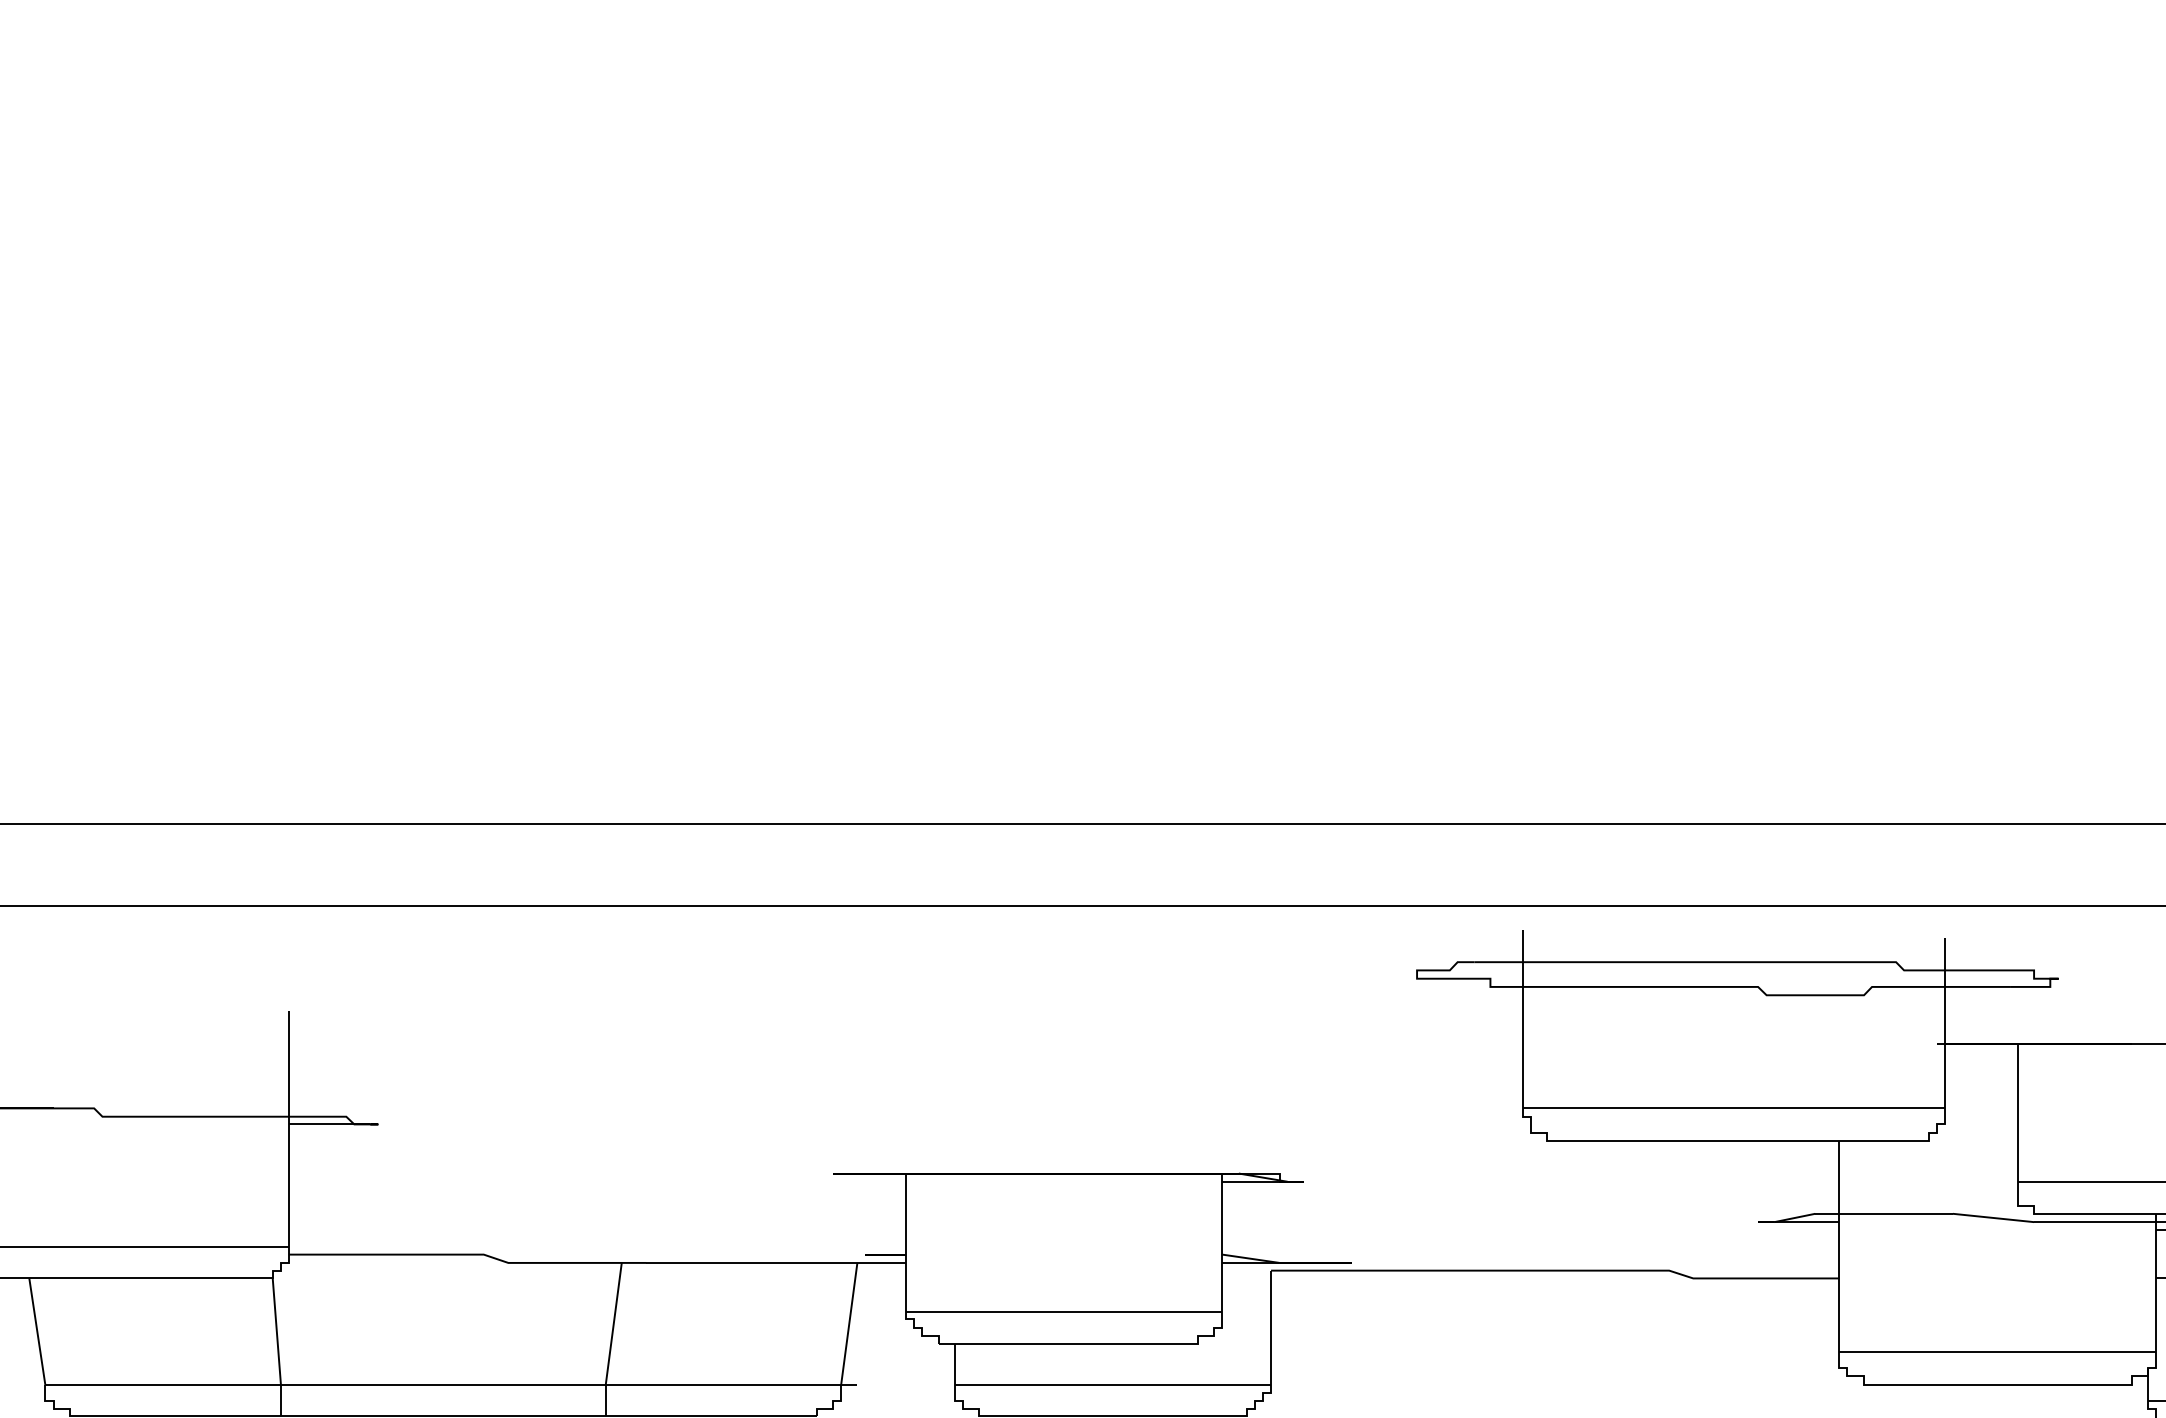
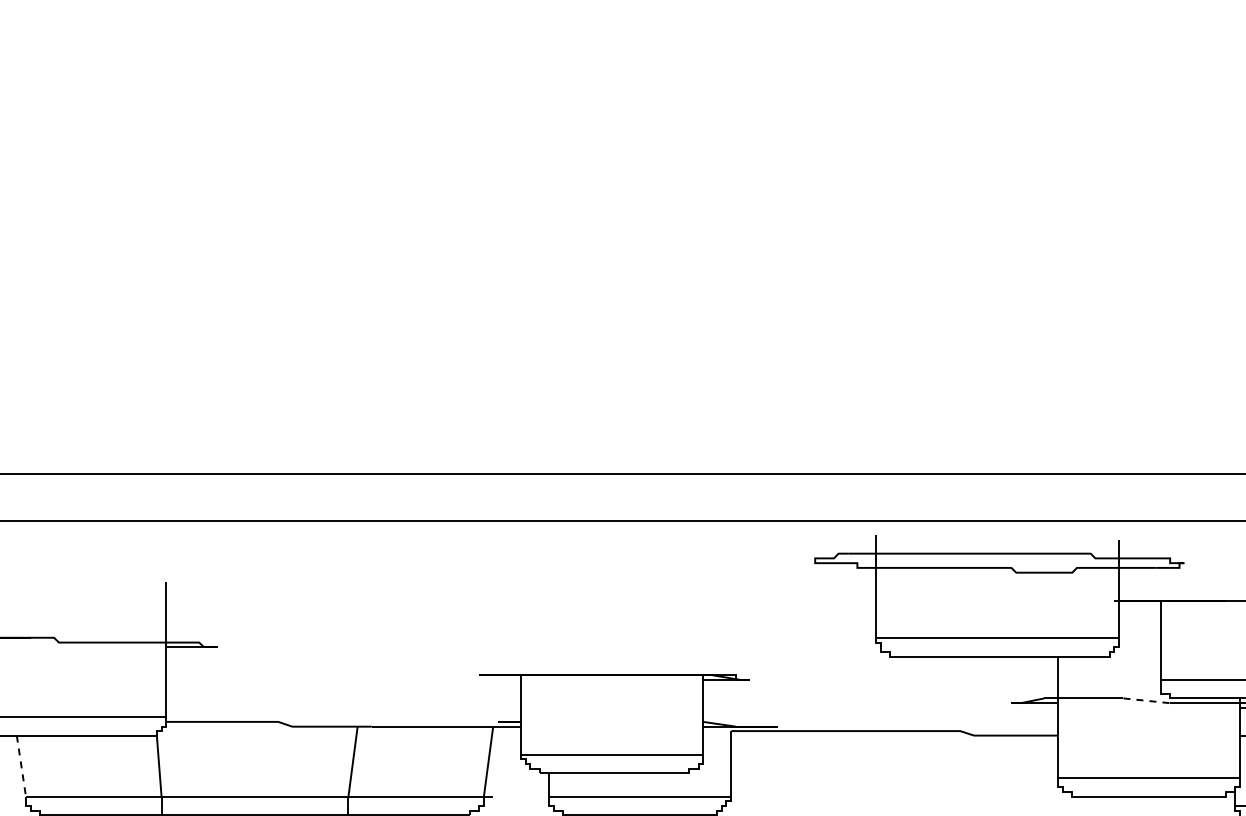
line: (1994, 1217) -> (1147, 700), solid -> dashed
line: (37, 1332) -> (21, 766), solid -> dashed

